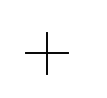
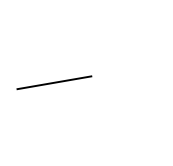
line: (47, 52) -> (54, 81), removed

